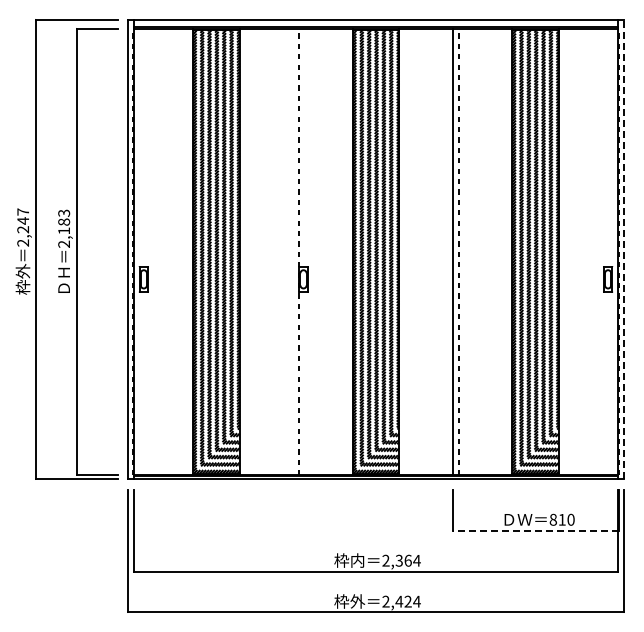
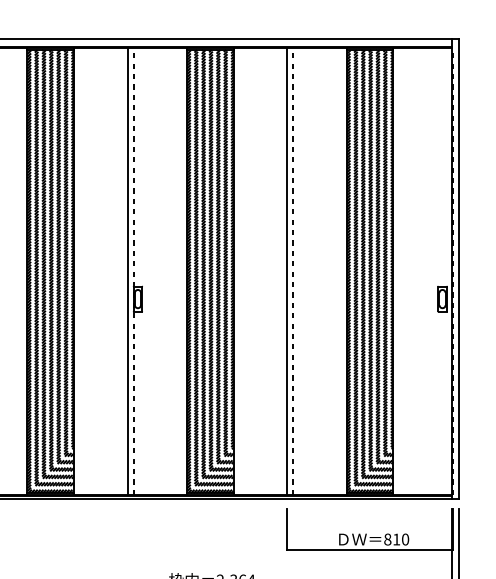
line: (624, 249) -> (458, 269), dashed -> solid
line: (293, 251) -> (127, 271), added
line: (535, 530) -> (369, 550), dashed -> solid

